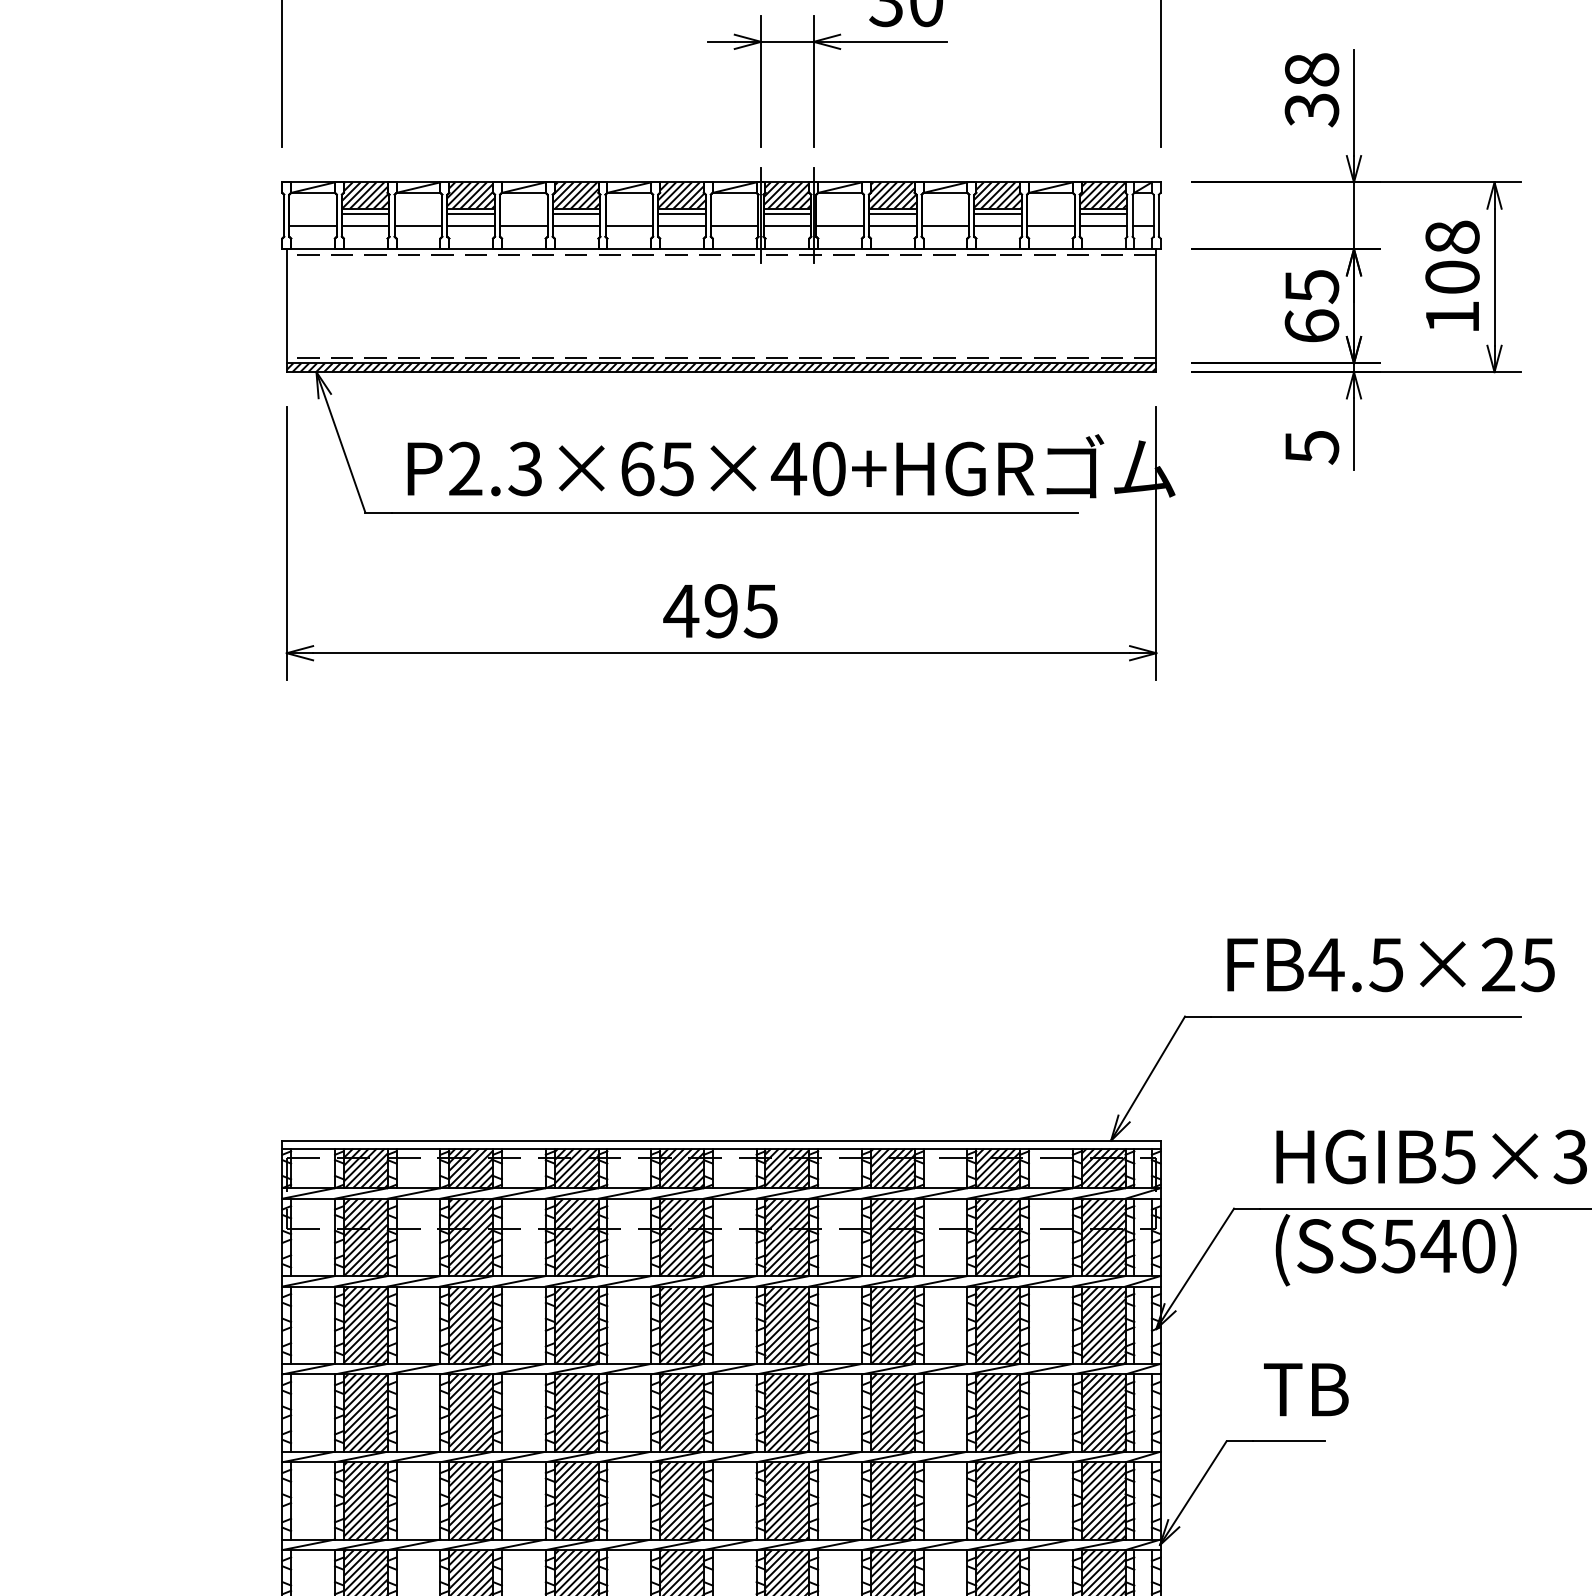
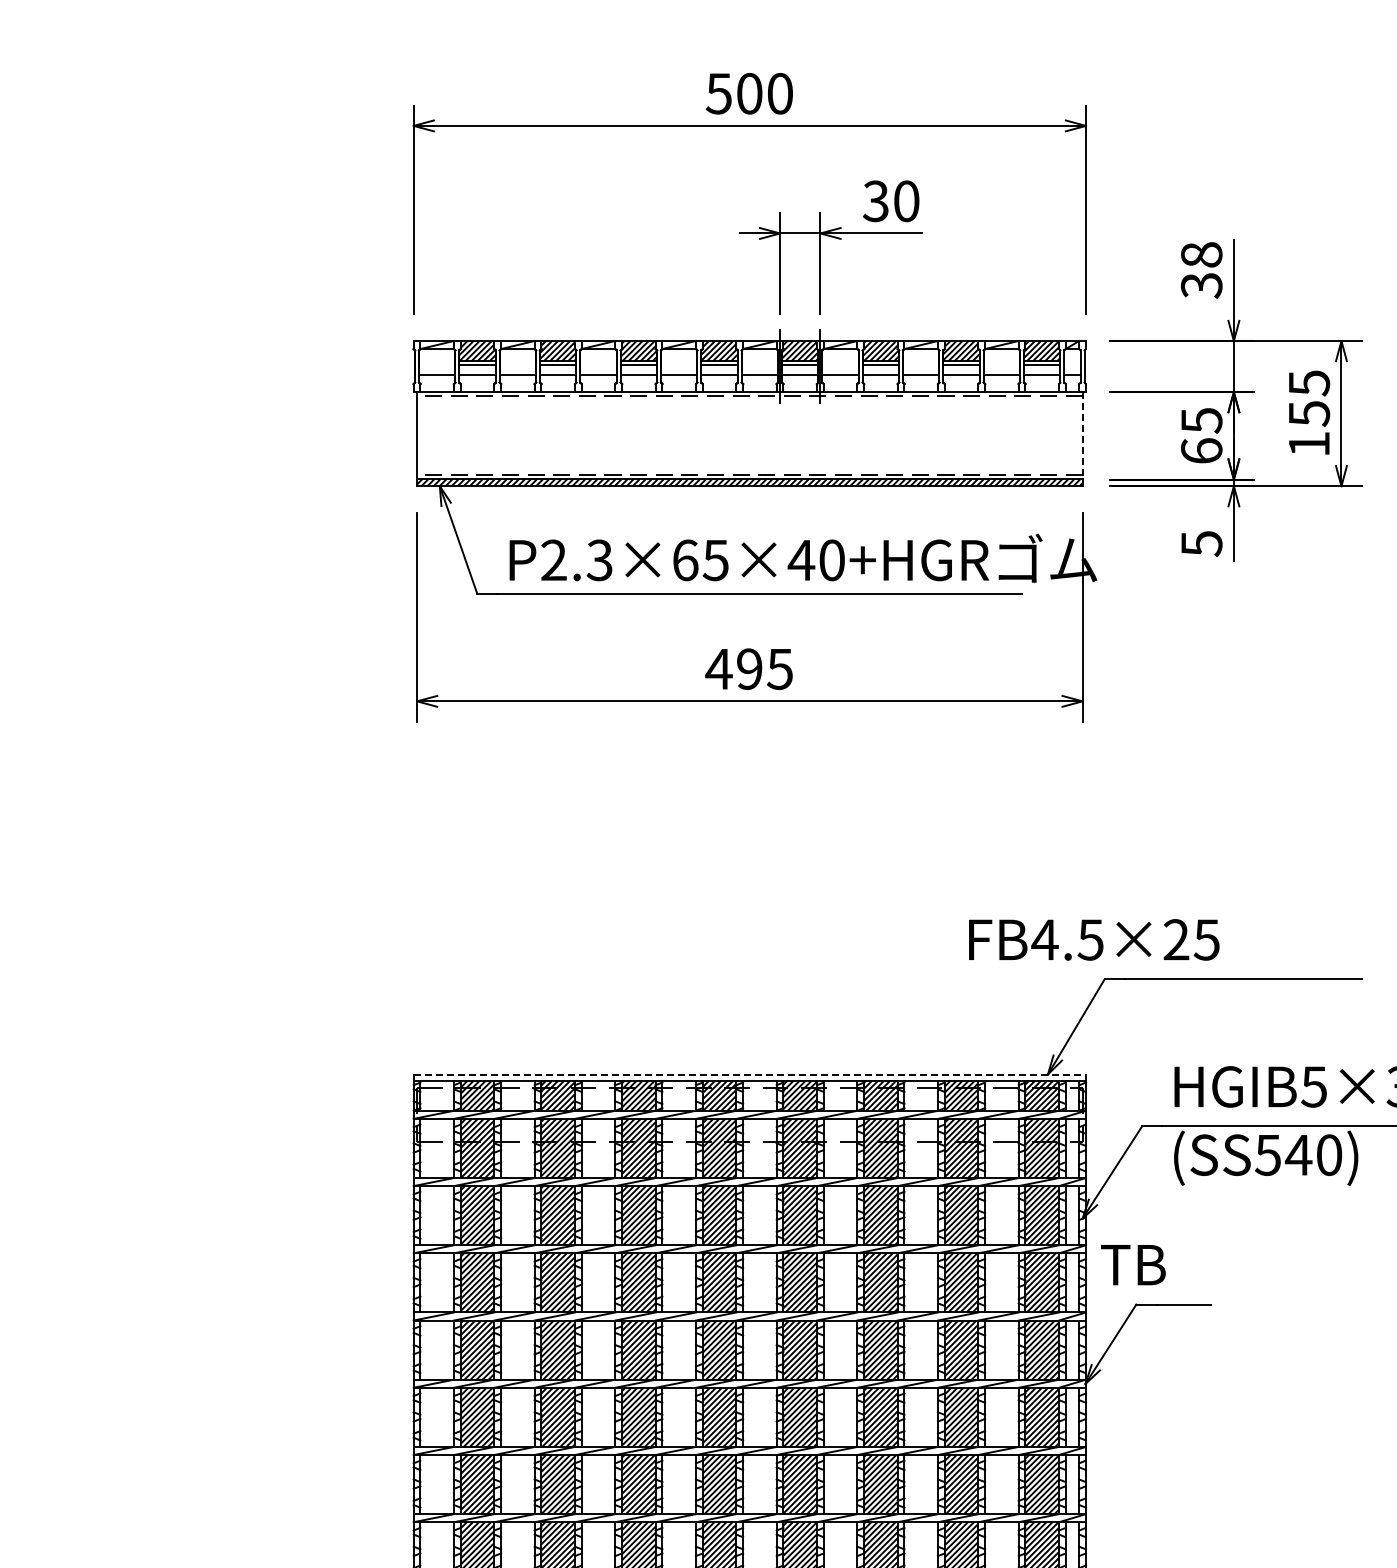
text: (1452, 257) -> (1309, 398), 108 -> 155
line: (1156, 305) -> (1082, 435), solid -> dashed
text: (1391, 964) -> (1094, 939), moved
line: (722, 1140) -> (750, 1074), solid -> dashed
text: (1306, 1390) -> (1133, 1265), moved

